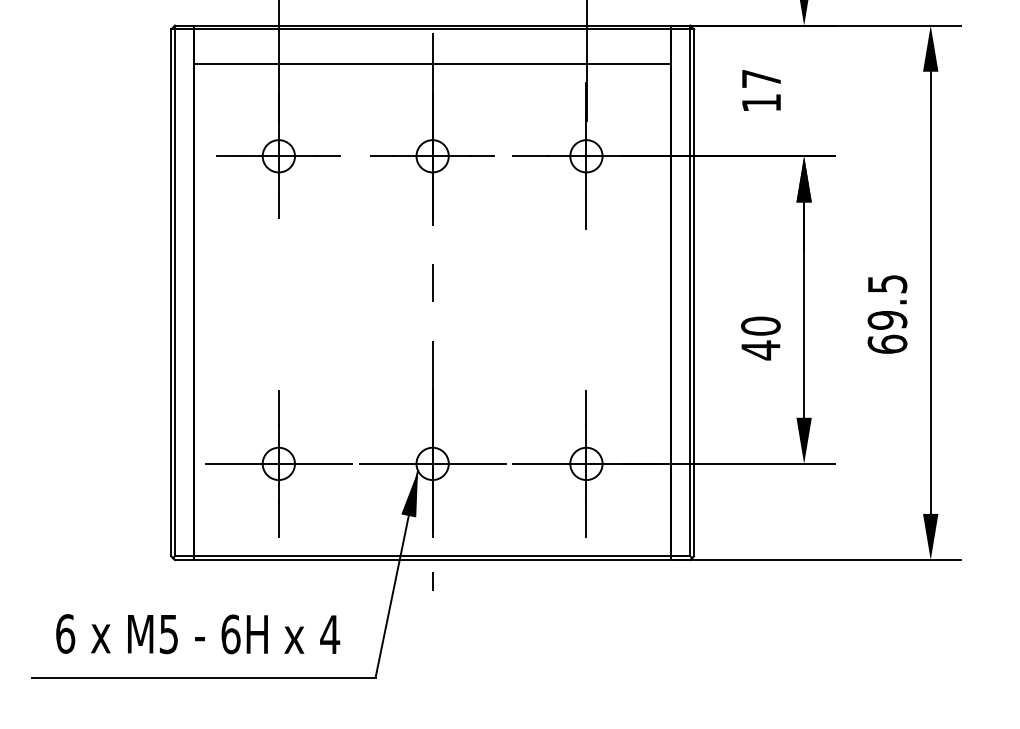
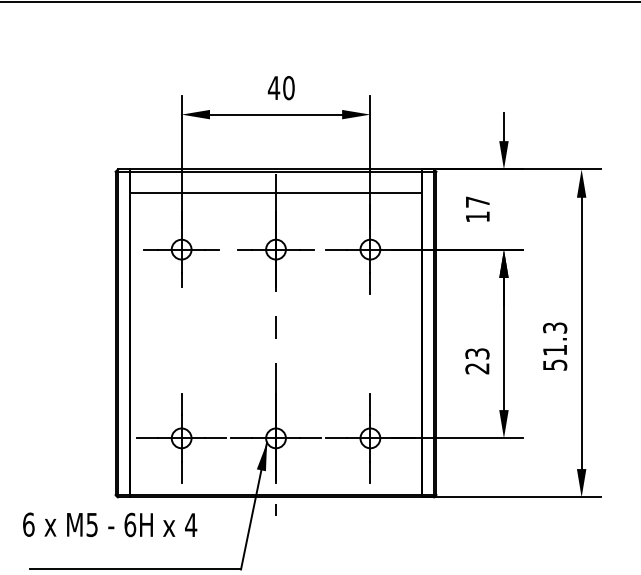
text: (888, 314) -> (555, 346), 69.5 -> 51.3
text: (761, 338) -> (477, 361), 40 -> 23
text: (198, 633) -> (110, 524), moved

